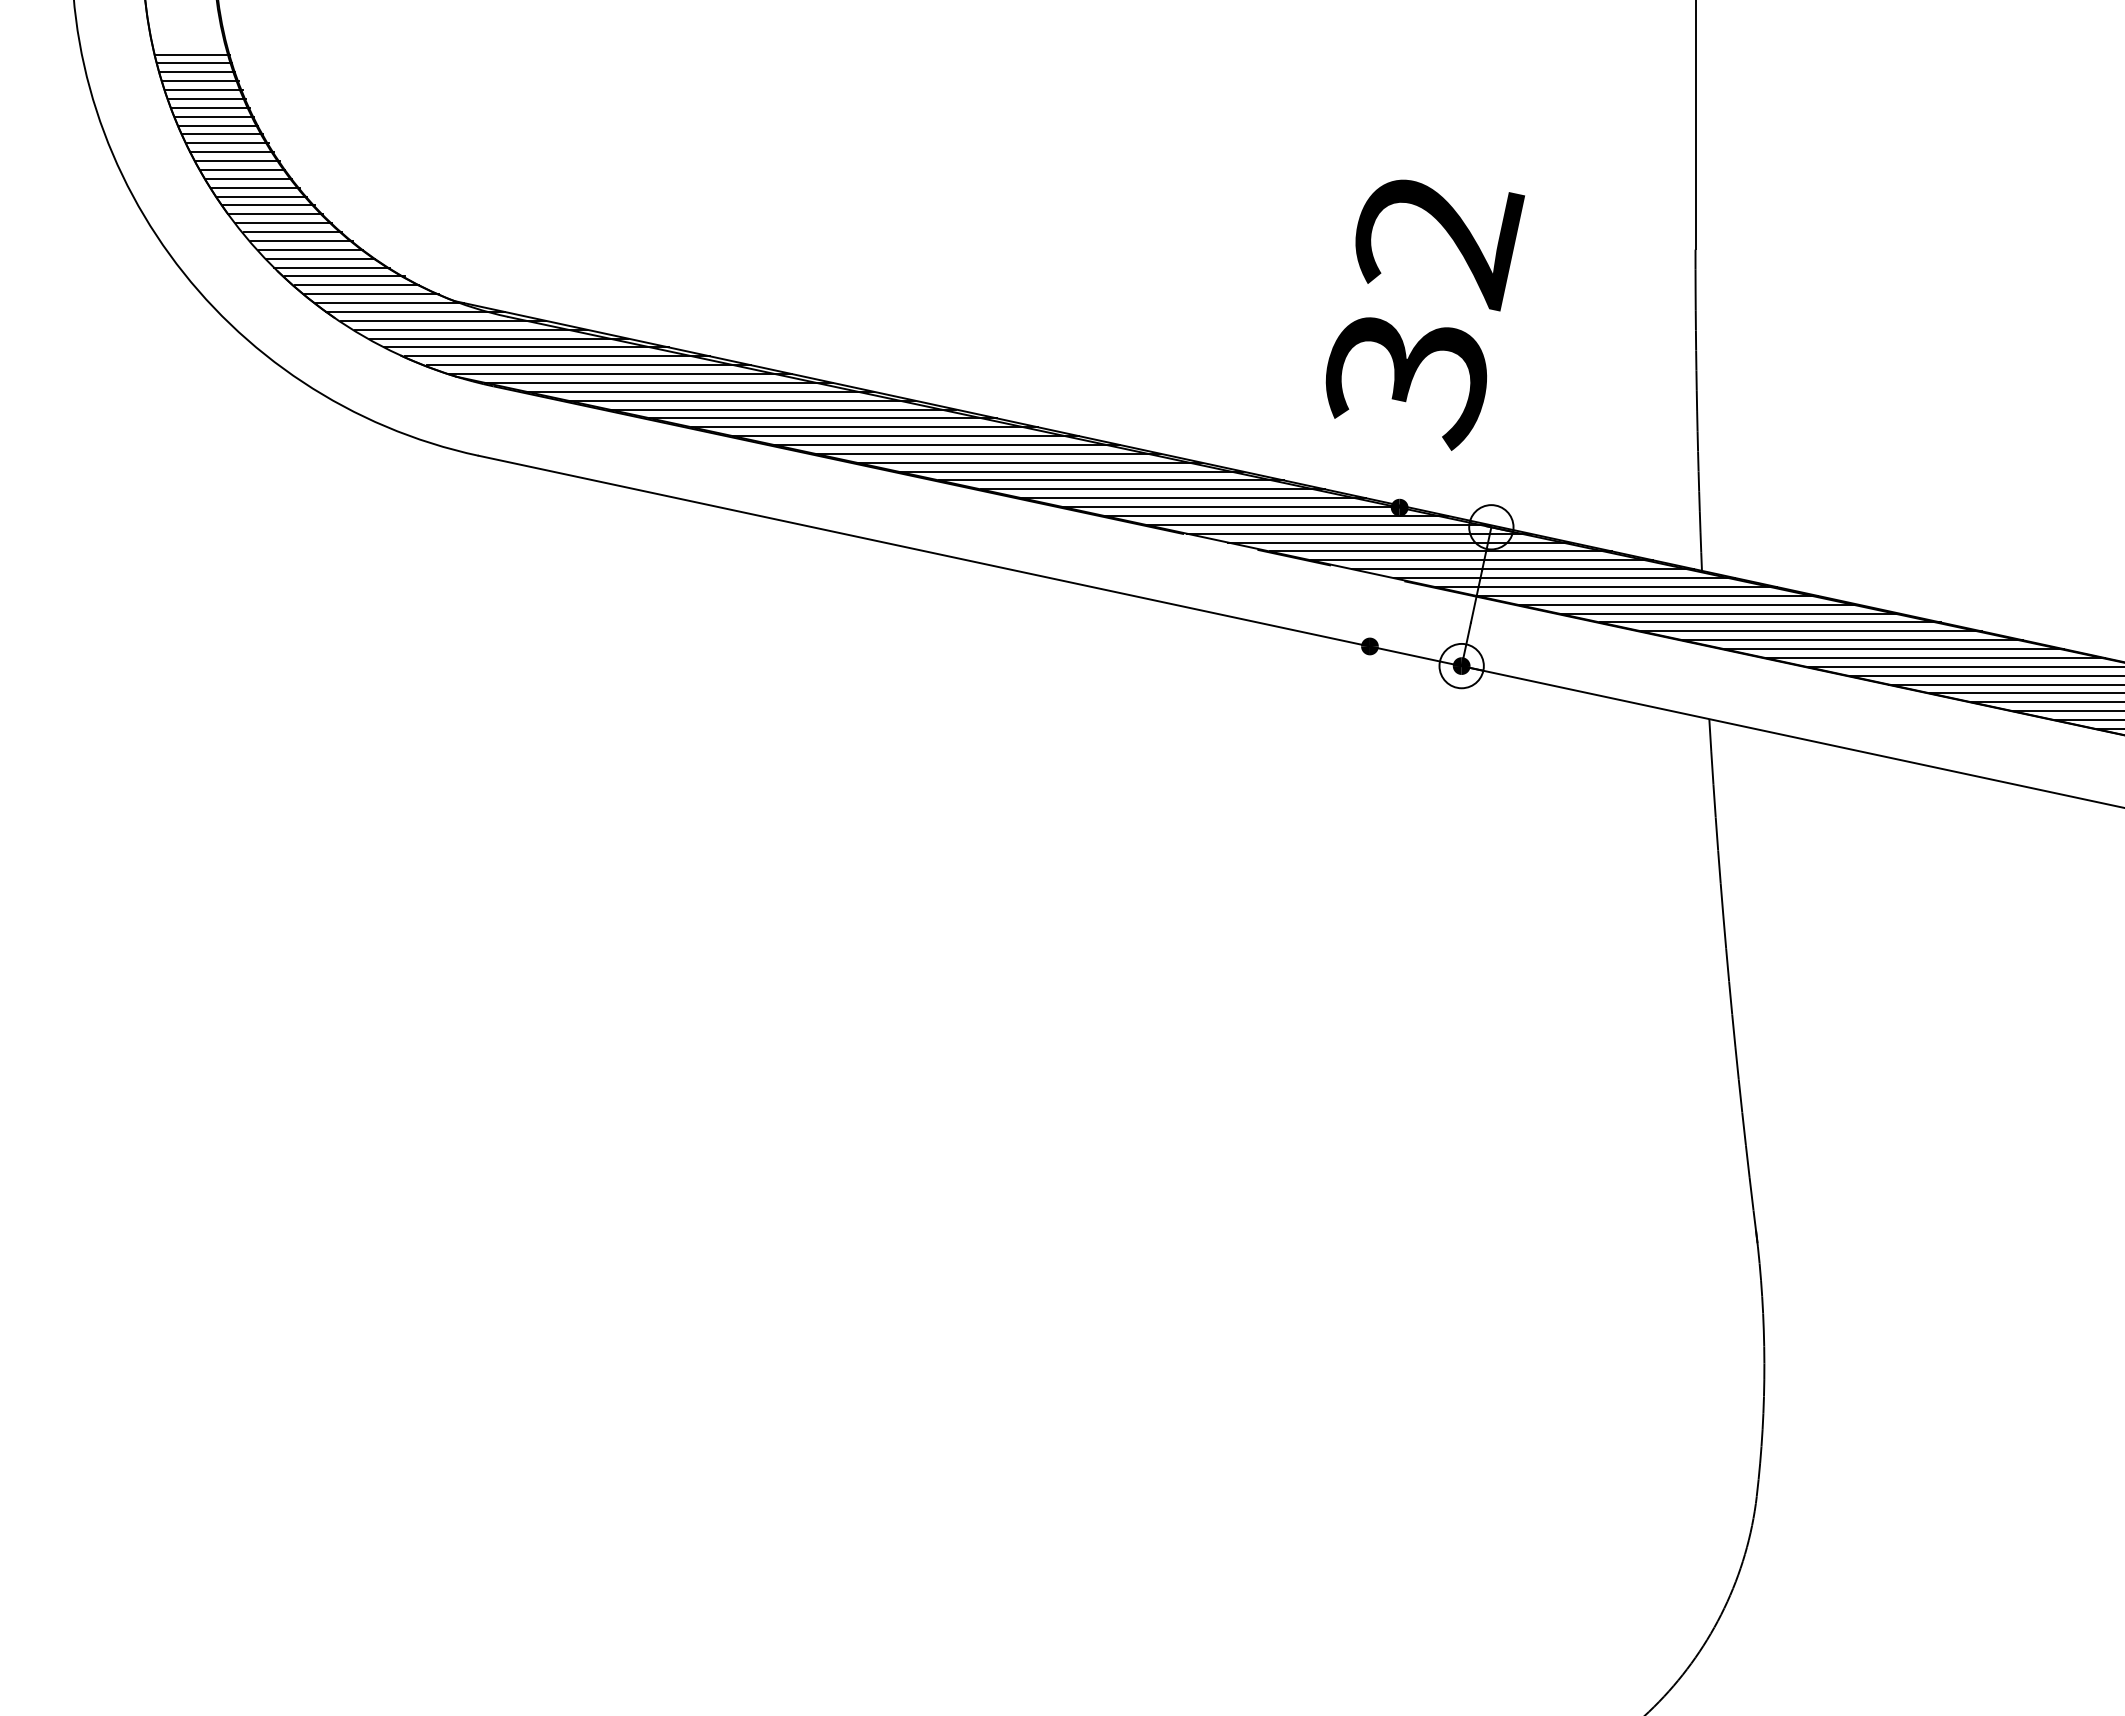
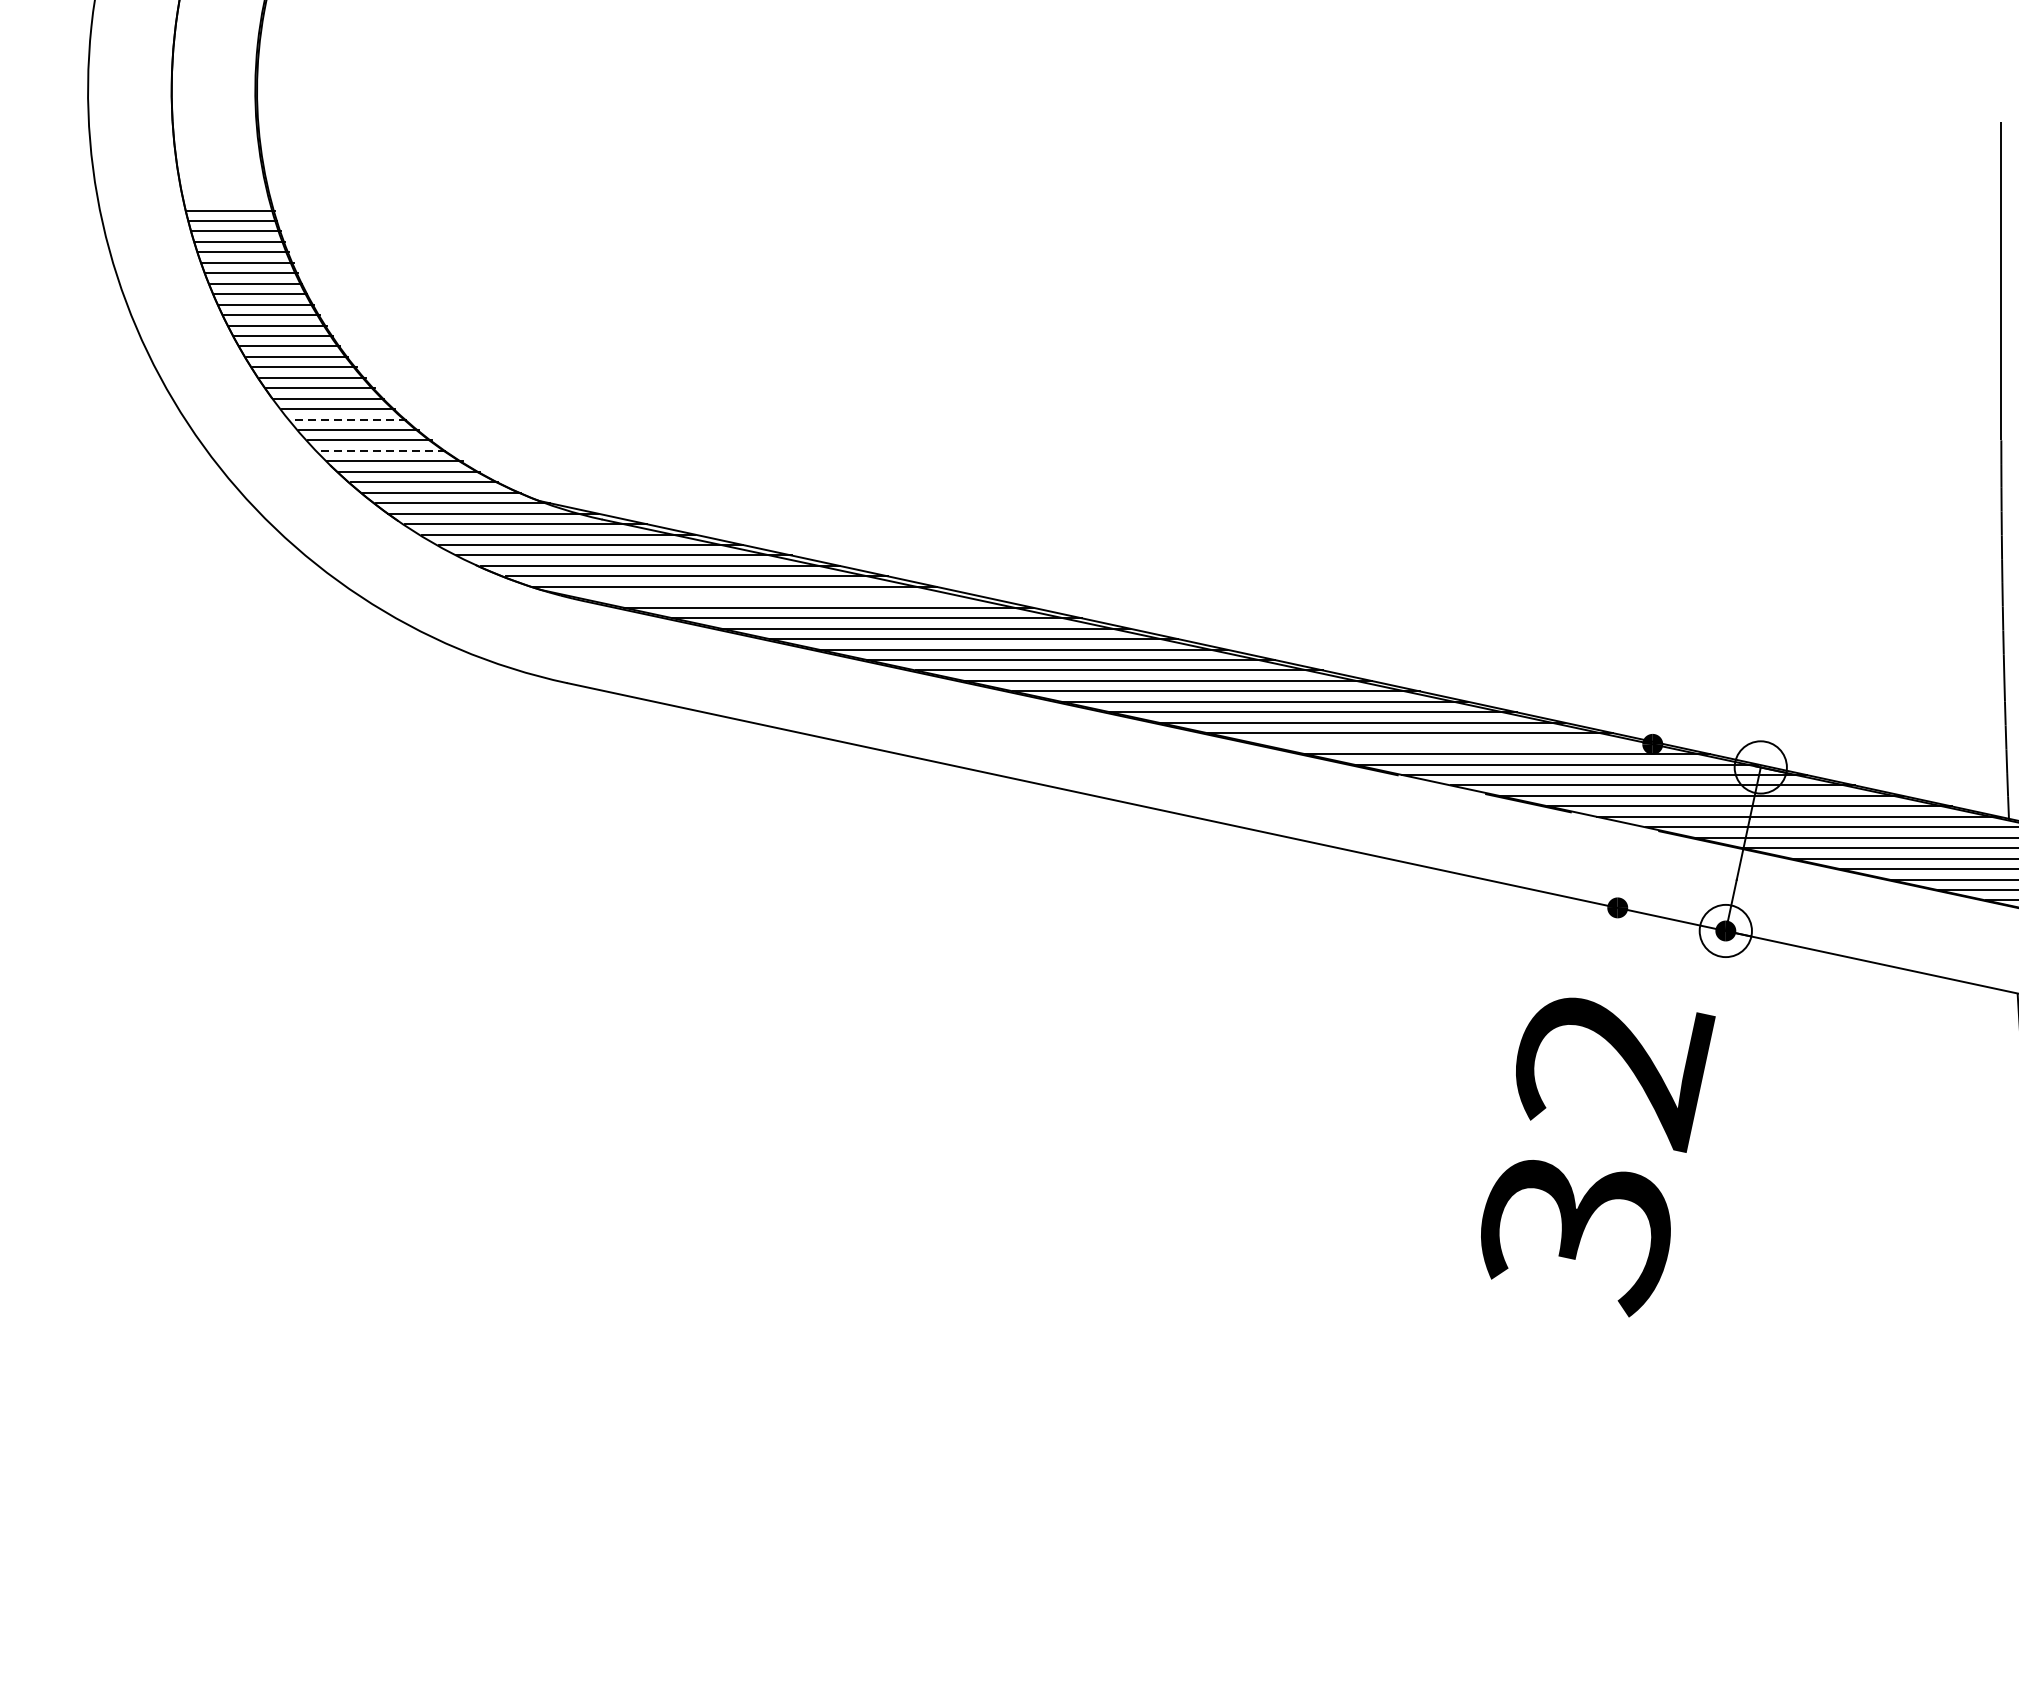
line: (292, 232) -> (348, 420), solid -> dashed
line: (320, 258) -> (381, 450), solid -> dashed
text: (1424, 314) -> (1597, 1156), moved
line: (658, 382) -> (779, 596), removed
line: (1235, 507) -> (1459, 744), removed

